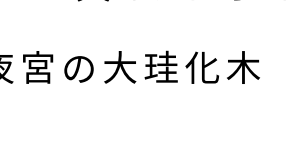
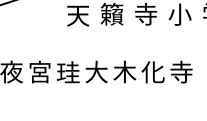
text: (160, 66) -> (124, 71), 珪 -> 木
text: (79, 68) -> (68, 72), の -> 珪
text: (243, 68) -> (181, 72), 木 -> 寺

